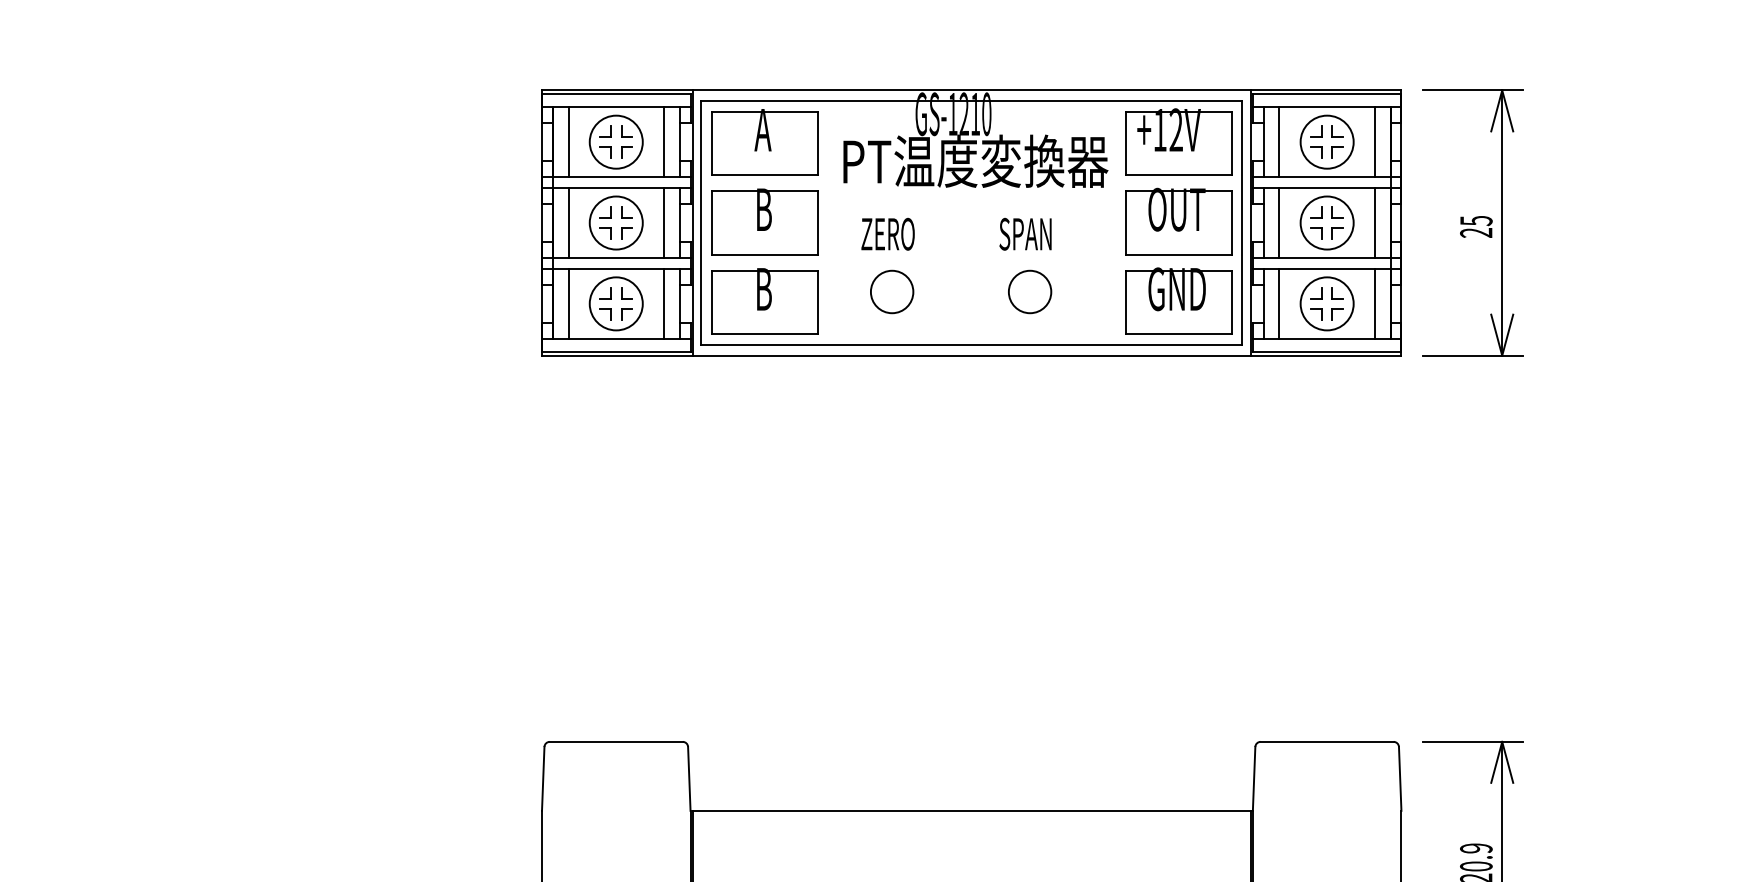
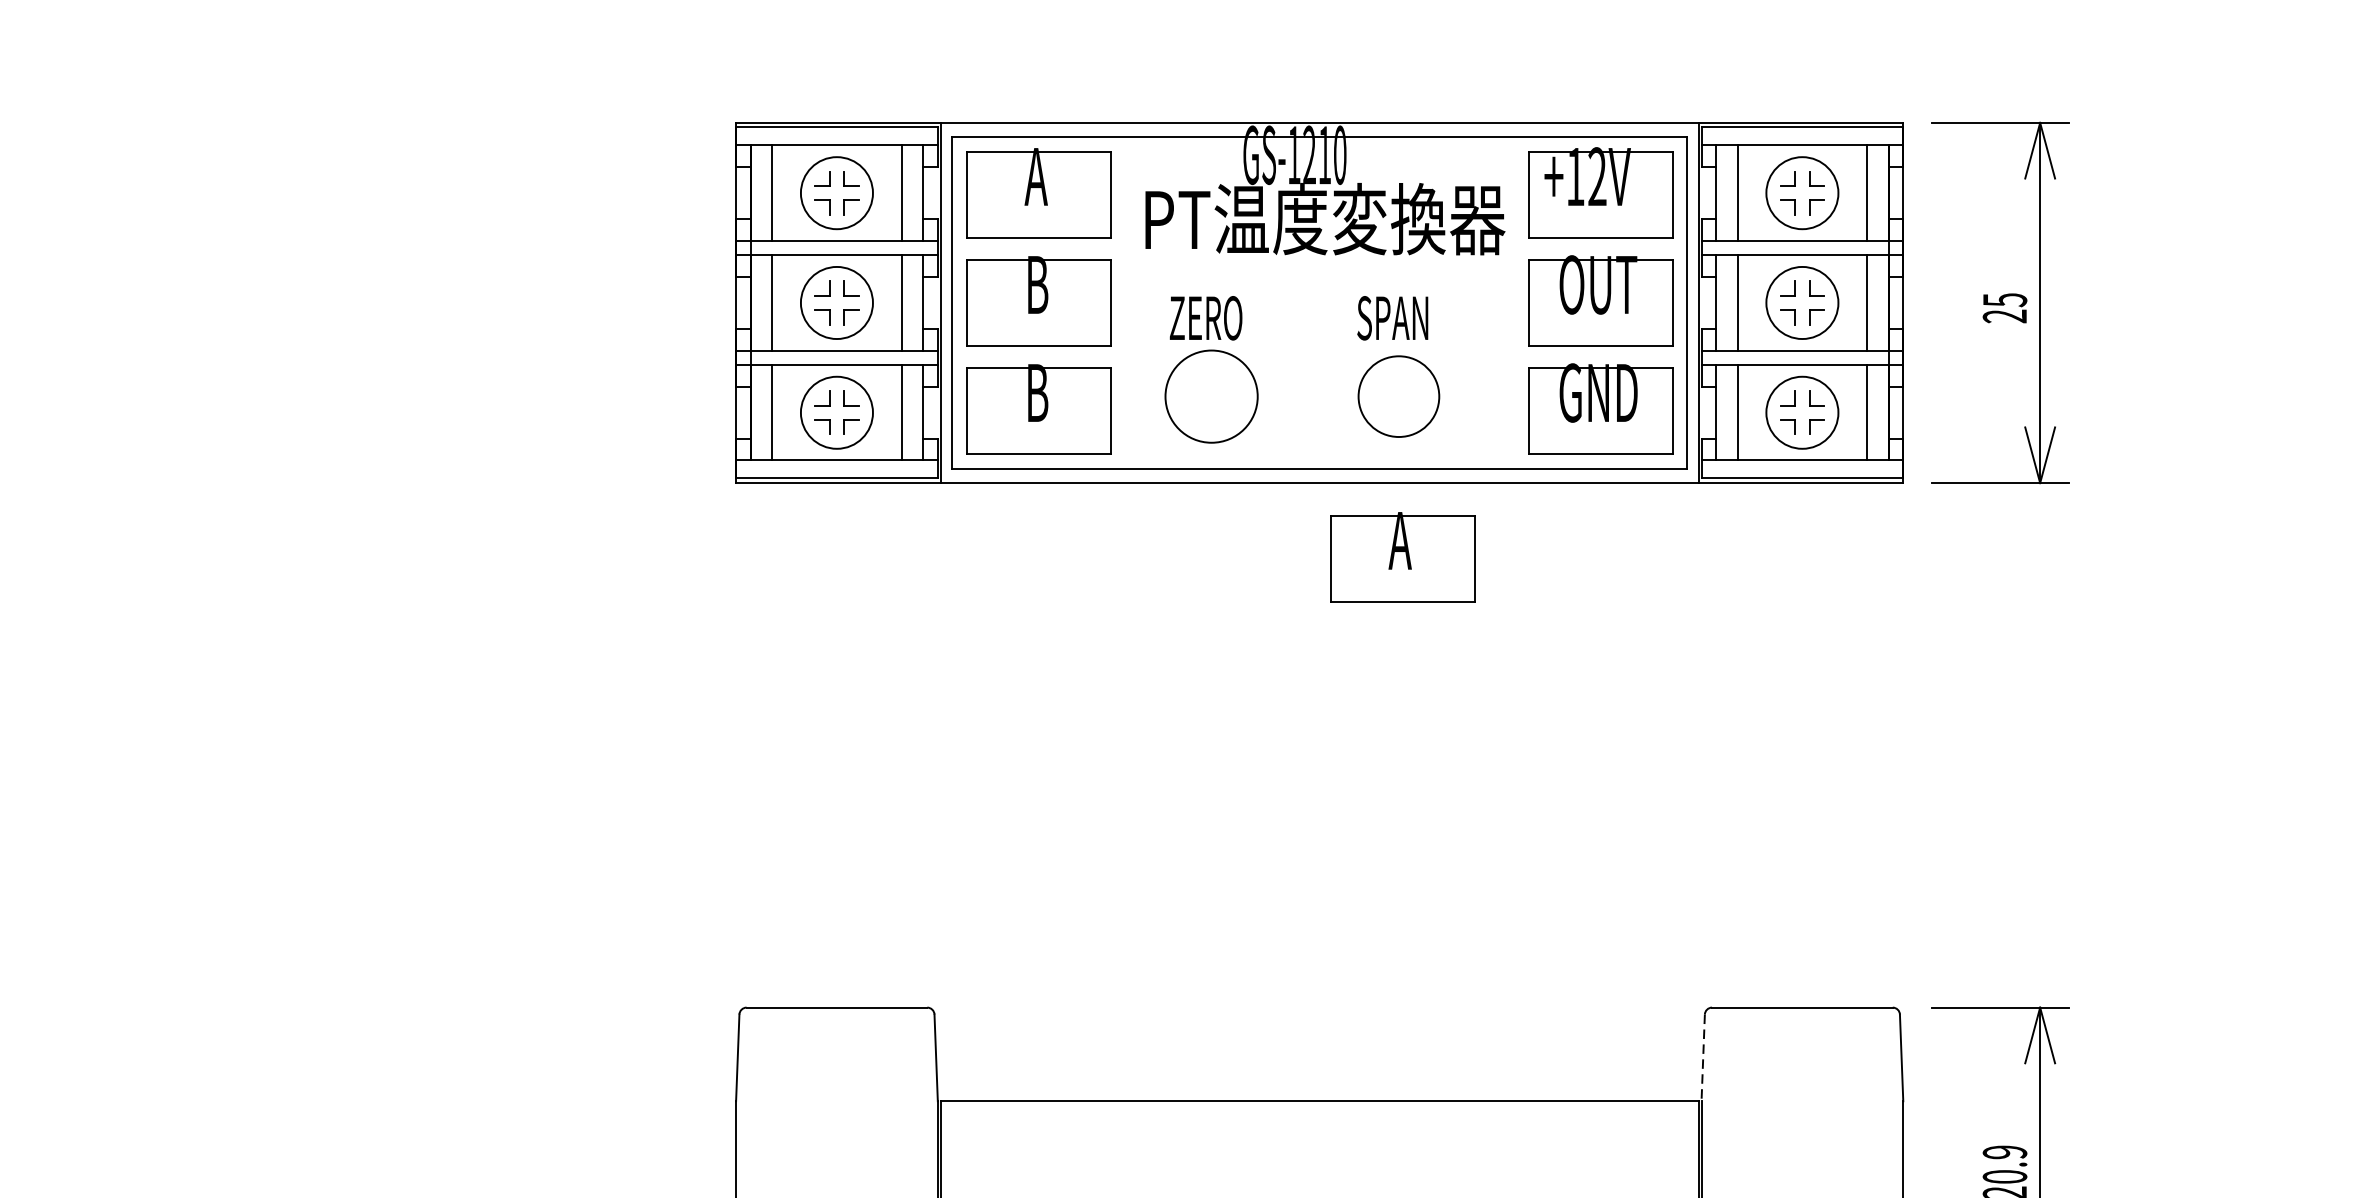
circle: (891, 291) -> (1210, 395), size x1.6
circle: (1029, 291) -> (1398, 395), size x1.4
part: (1032, 410) -> (1402, 557), added
line: (1254, 778) -> (1703, 1057), solid -> dashed

